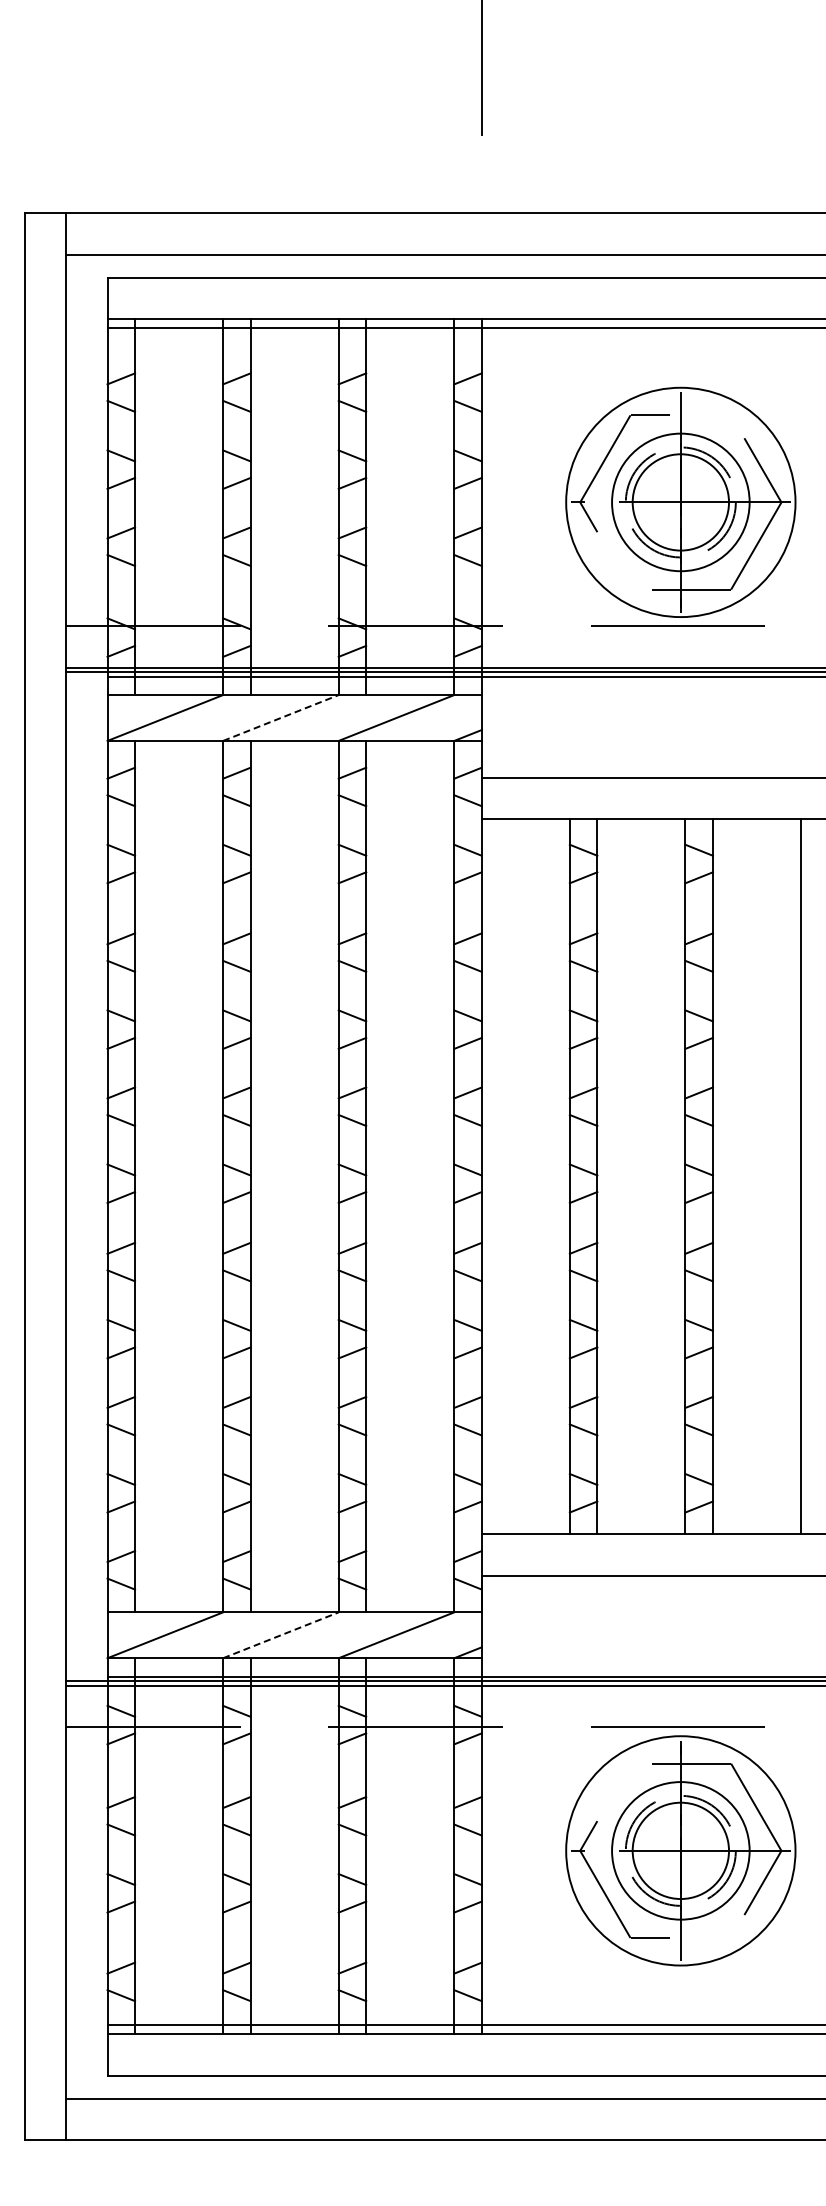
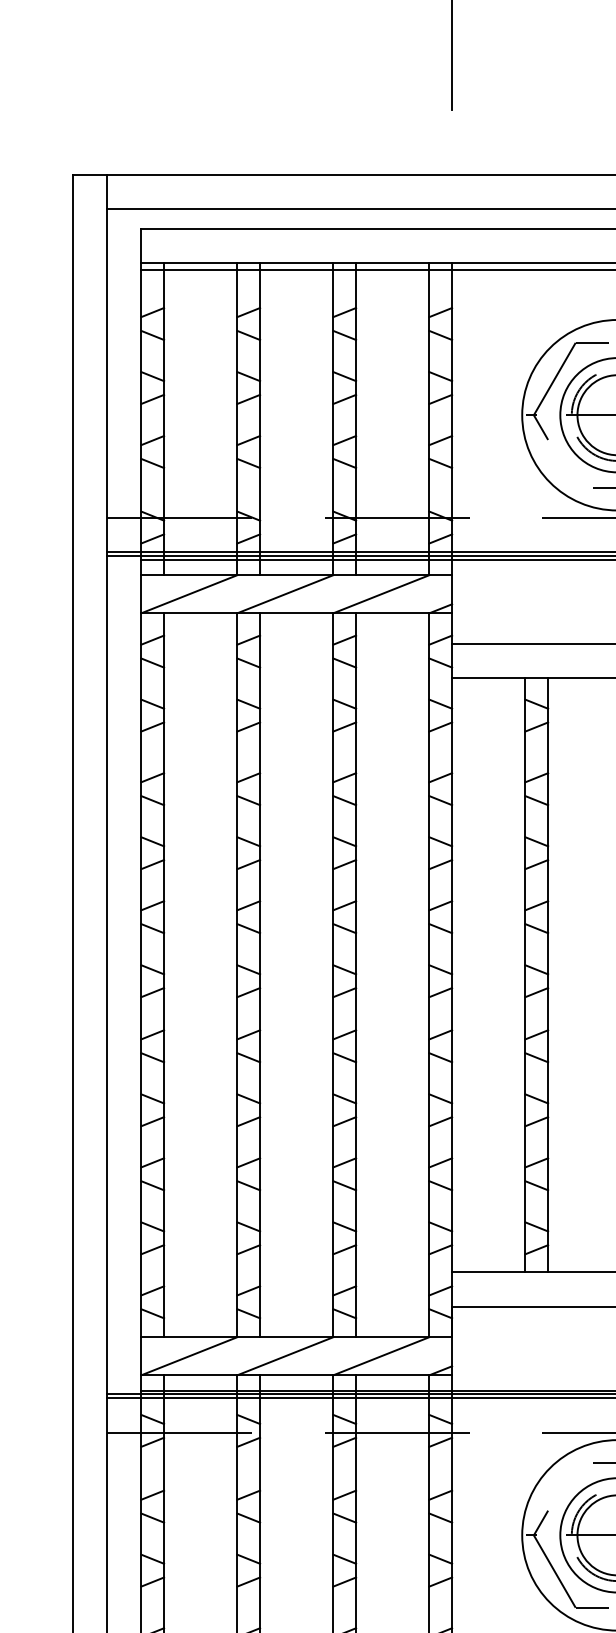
line: (281, 717) -> (285, 593), dashed -> solid
line: (281, 1635) -> (285, 1356), dashed -> solid

